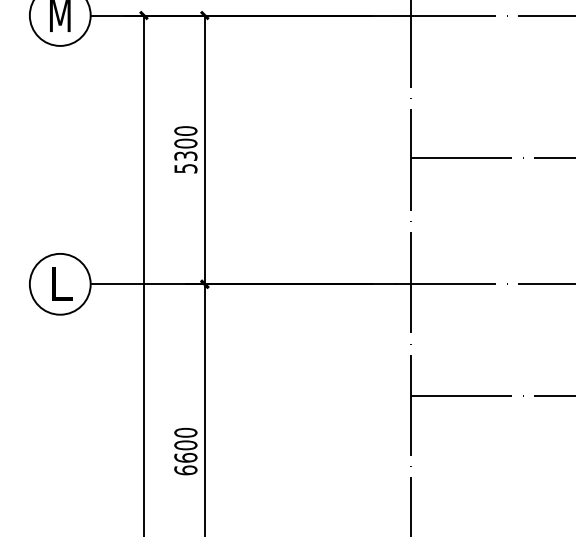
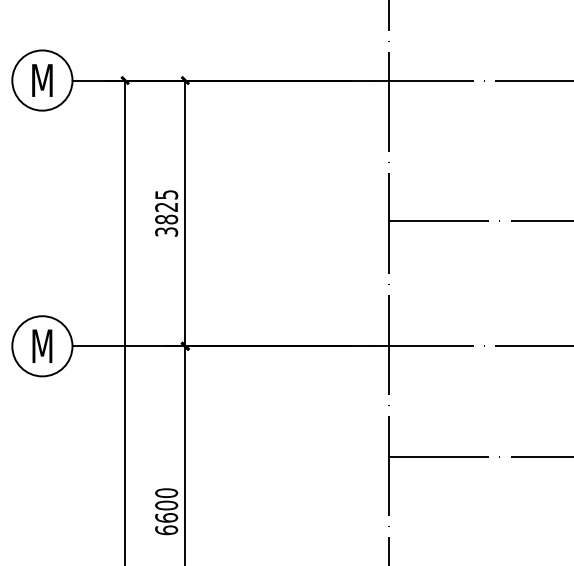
text: (185, 149) -> (166, 213), 5300 -> 3825
text: (61, 283) -> (43, 345), L -> M

